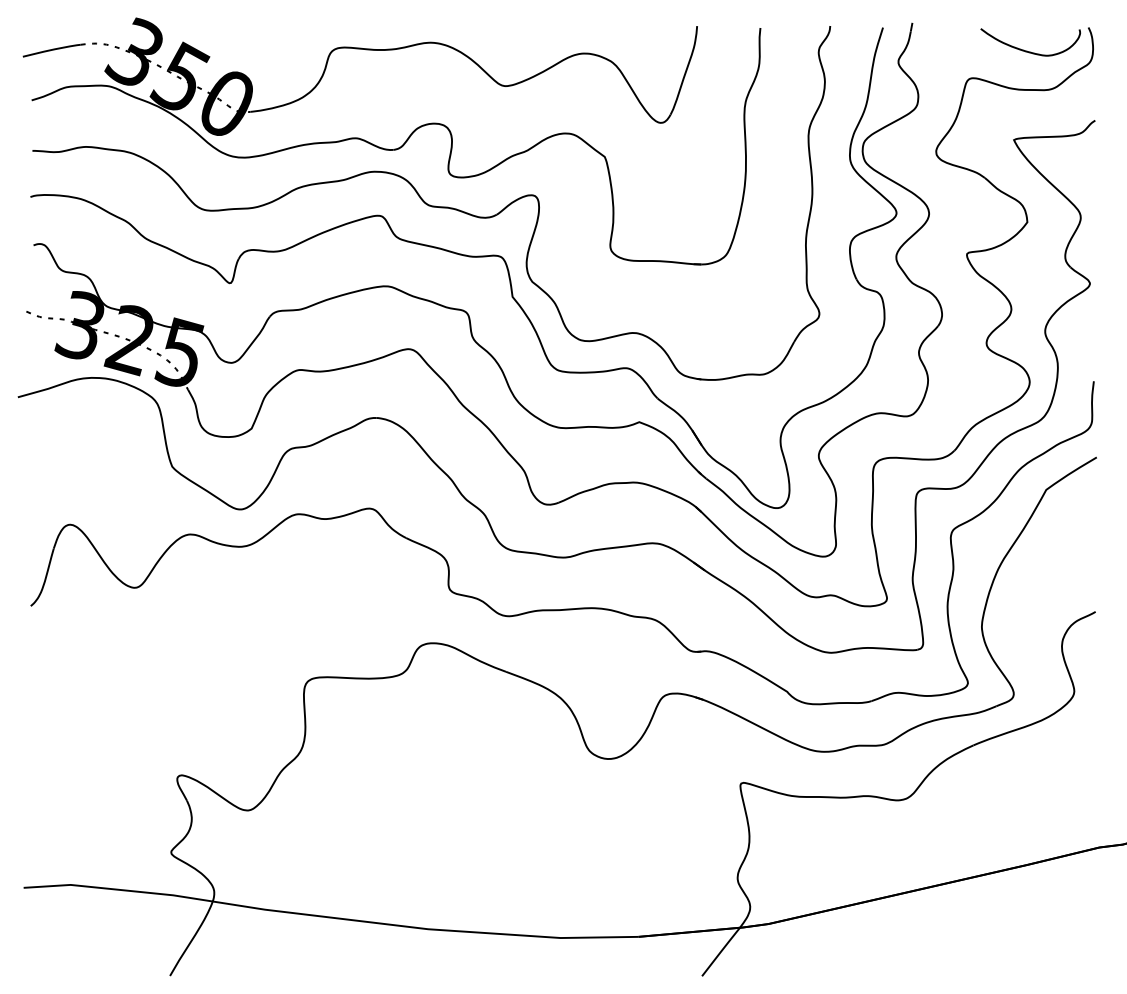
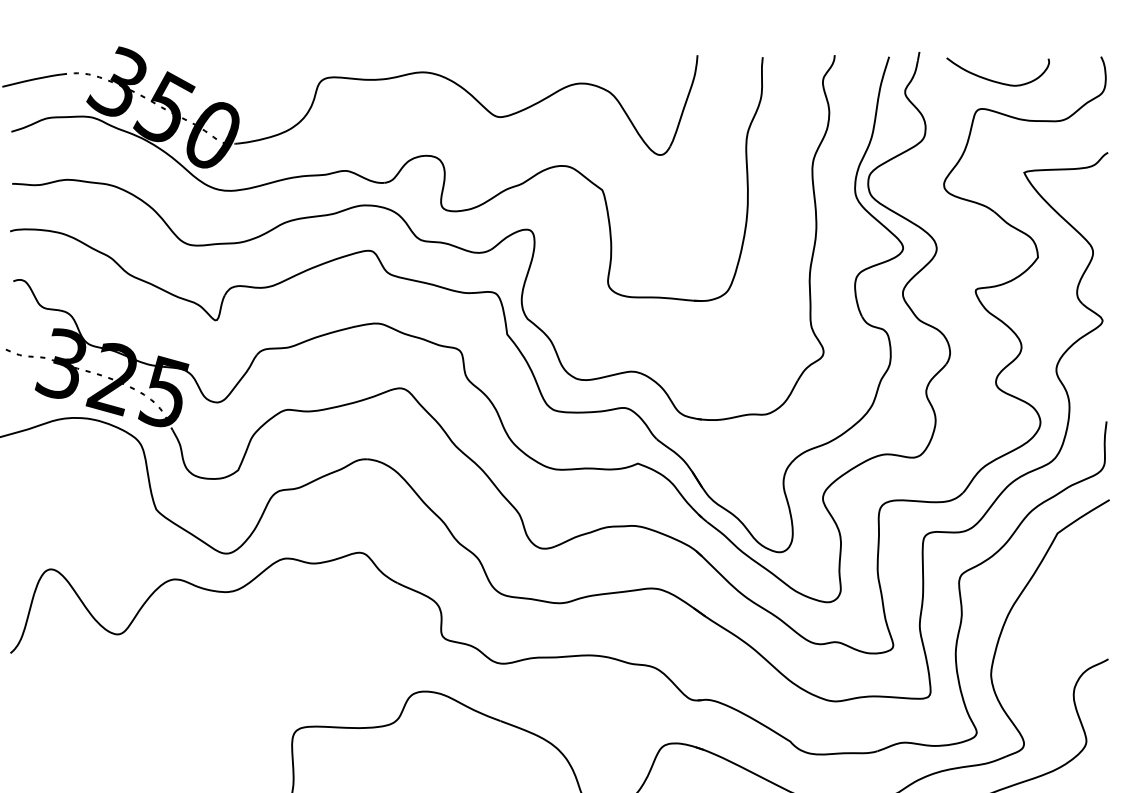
curve: (1027, 50) -> (994, 80), moved

